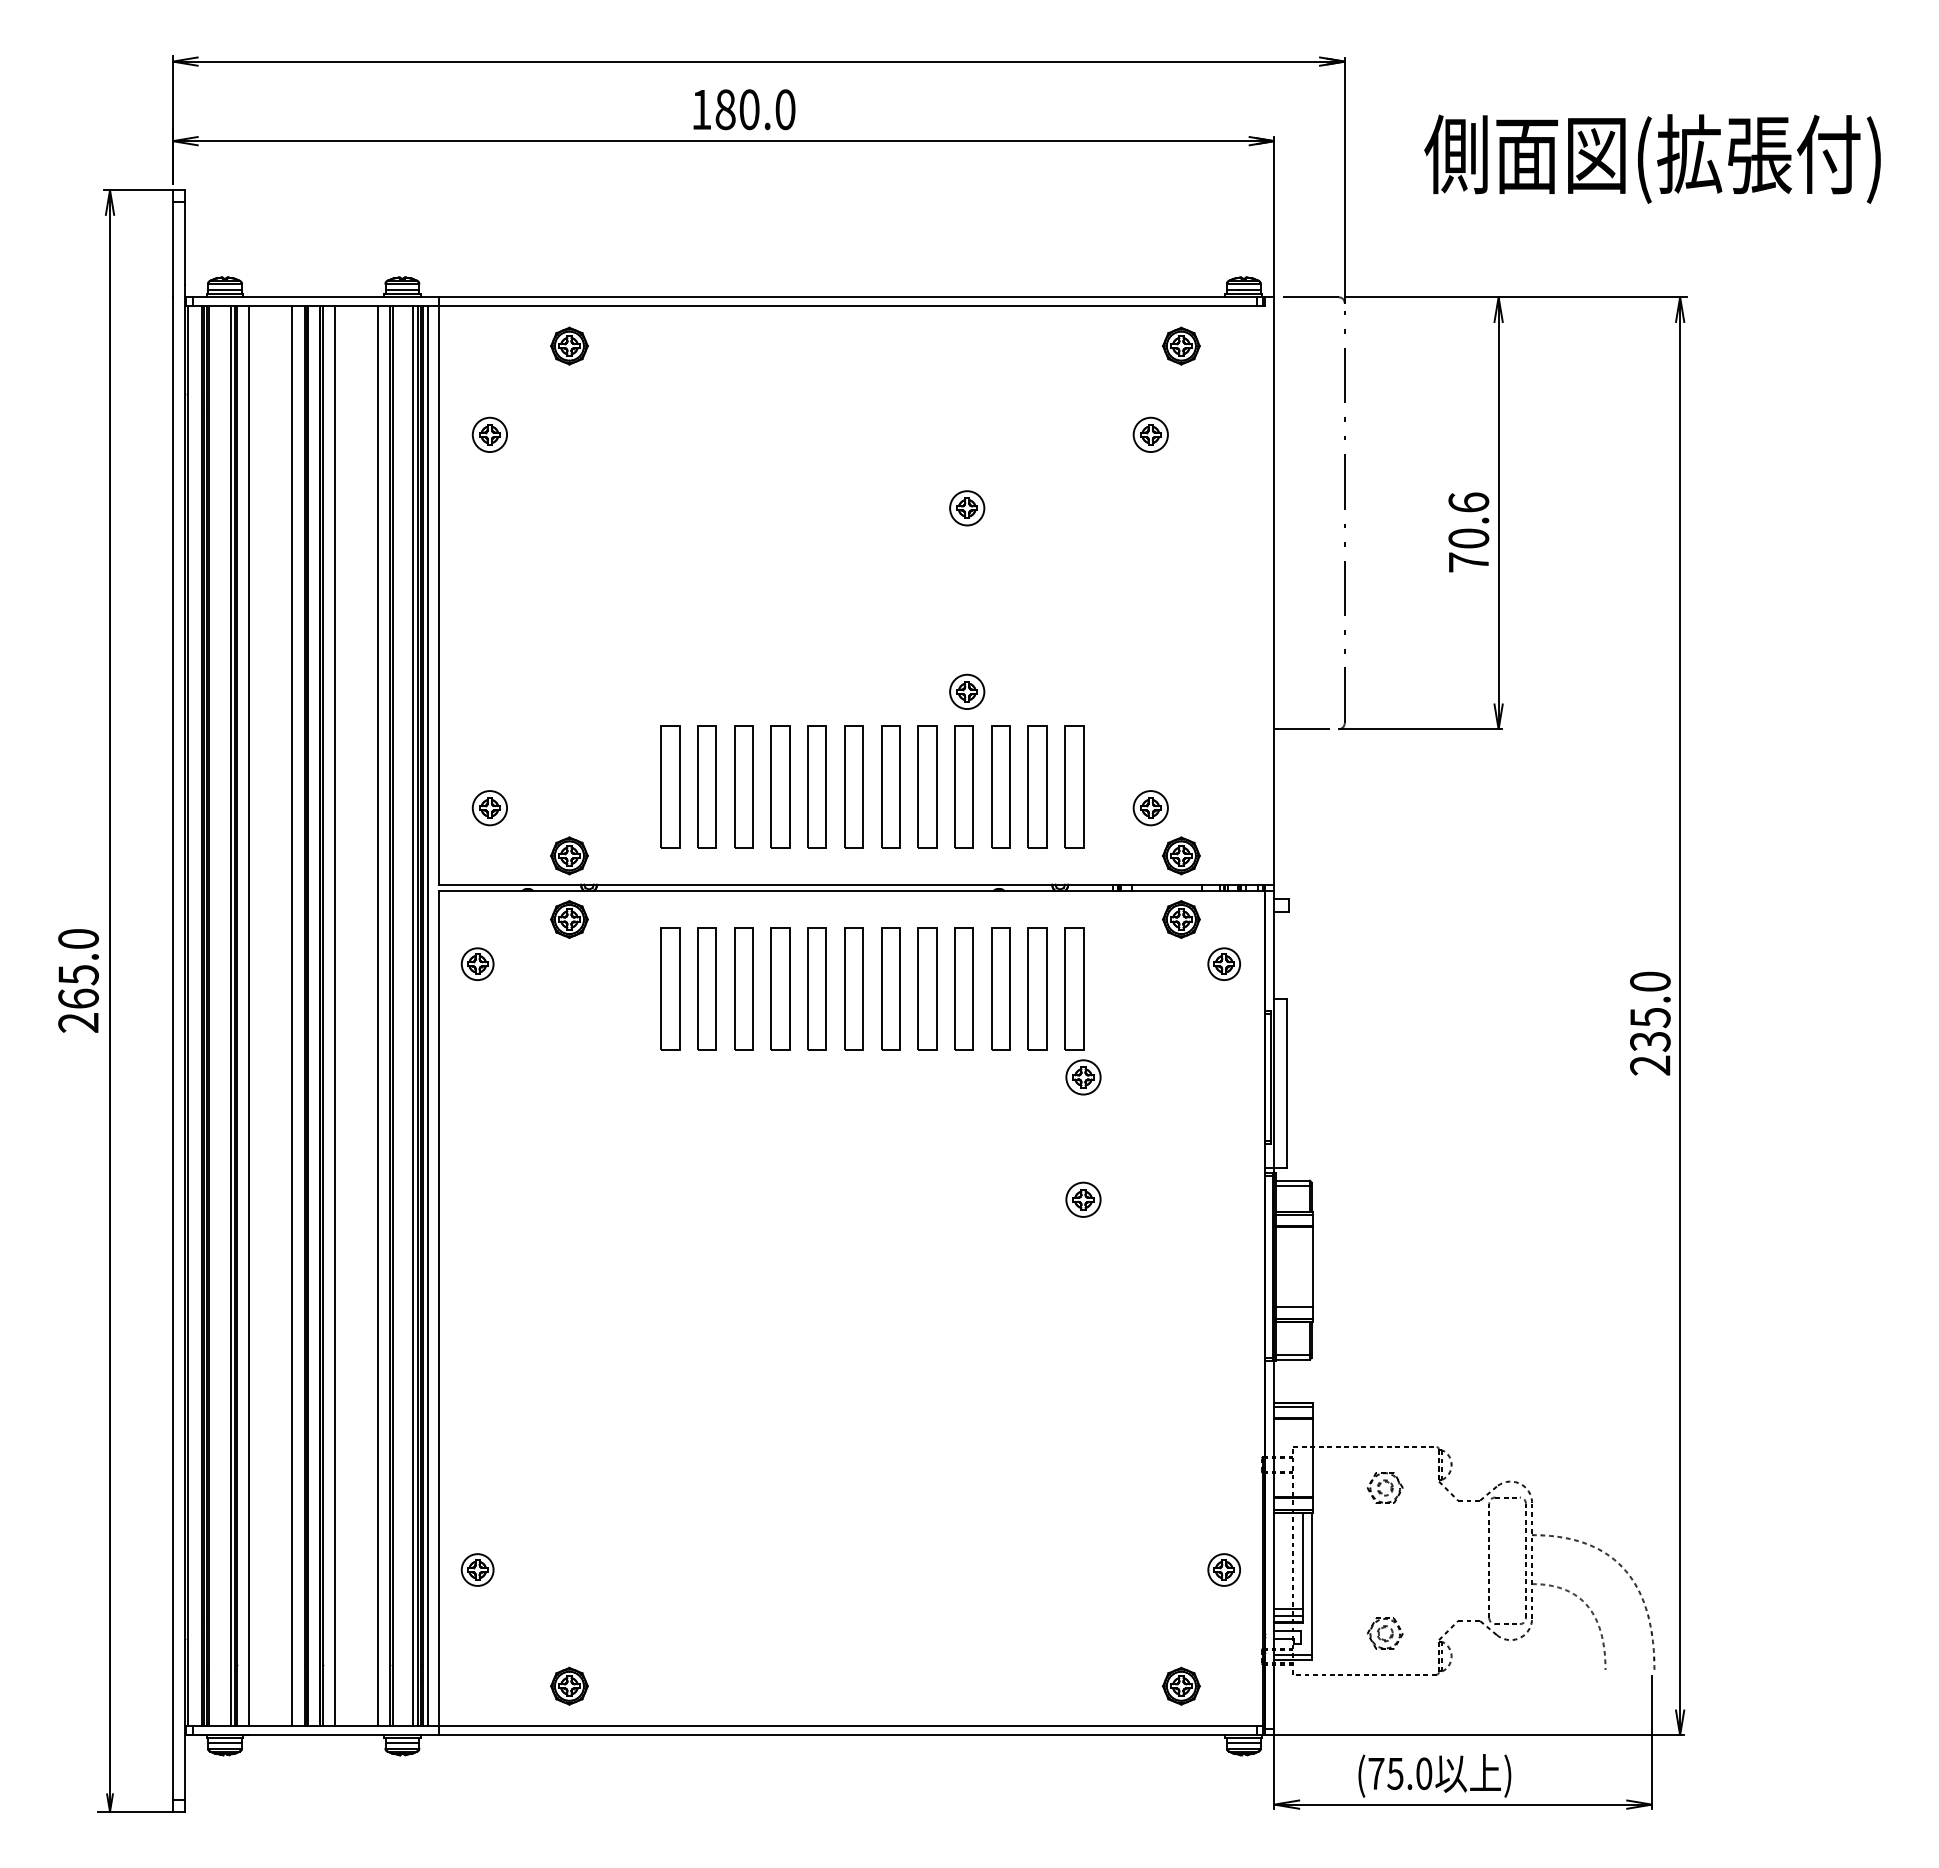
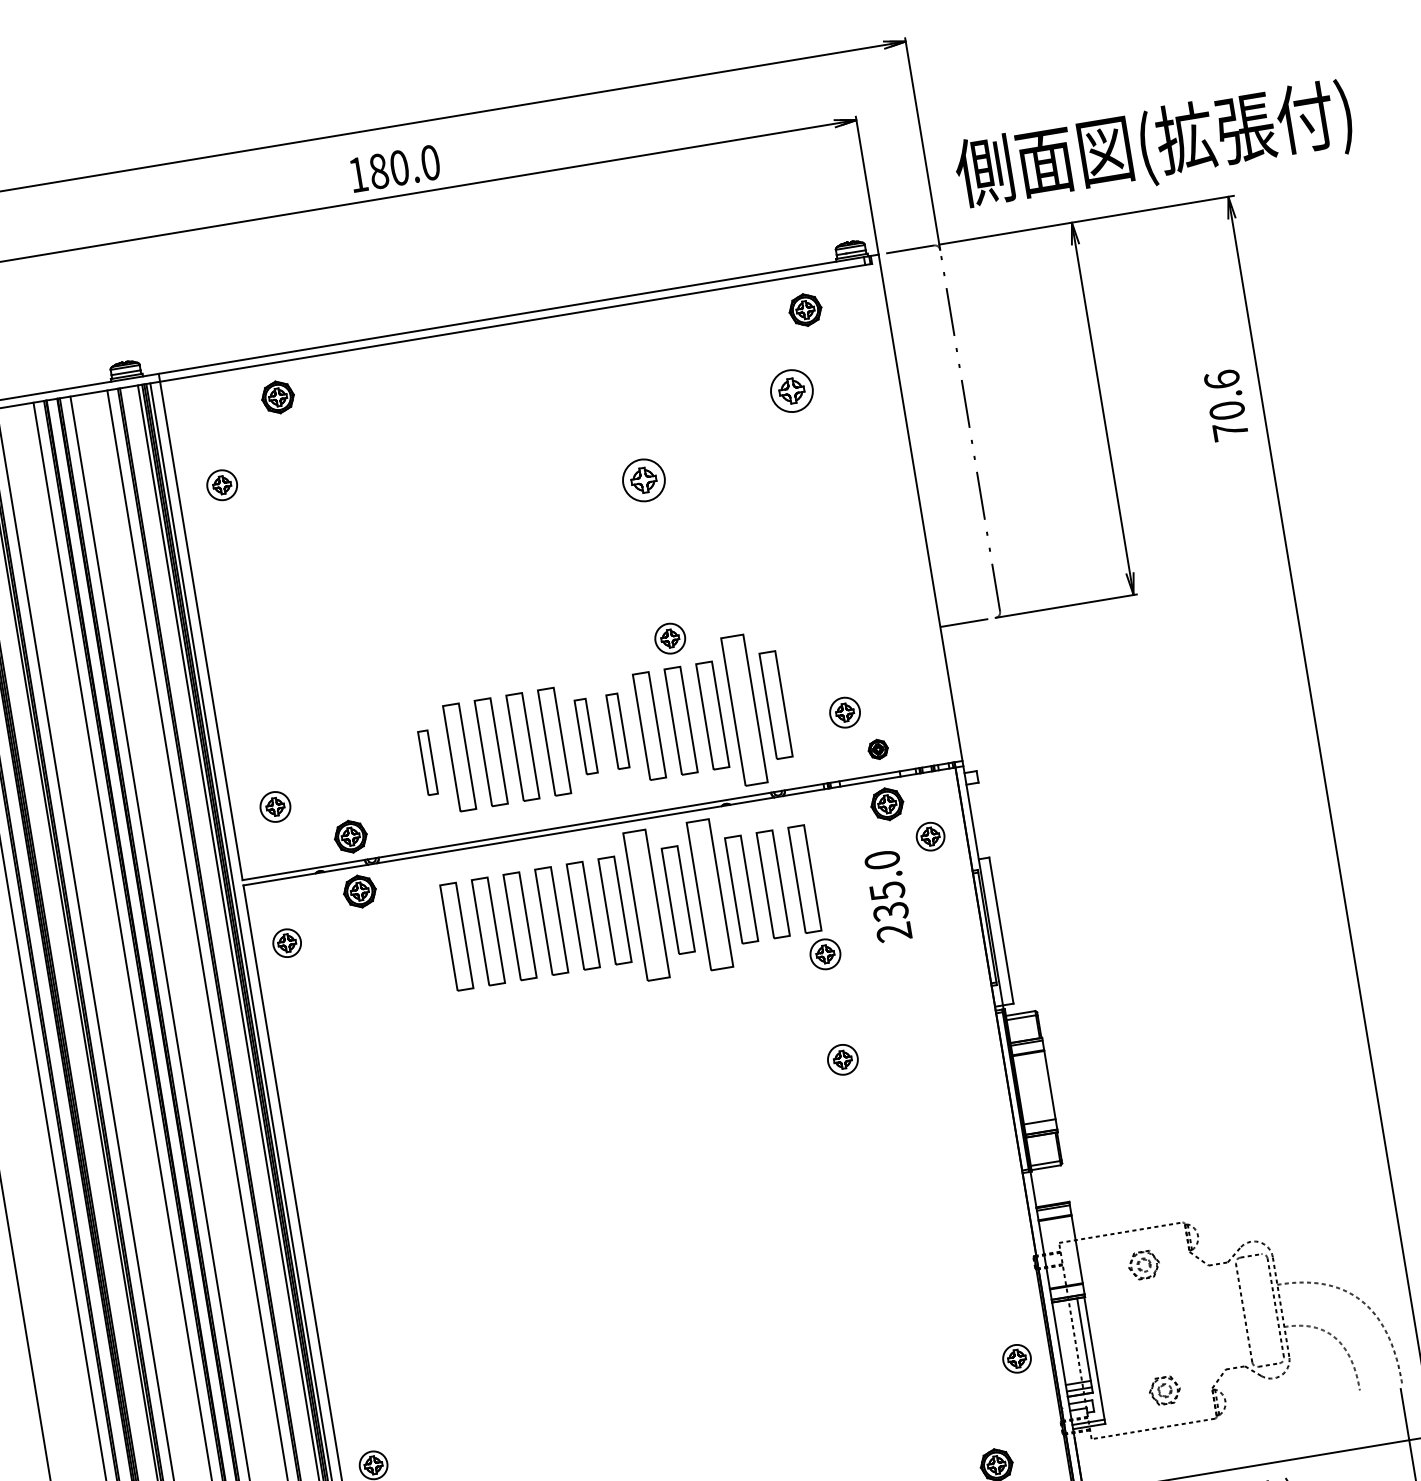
text: (1652, 158) -> (1153, 146), moved
part: (1150, 434) -> (791, 390), size x1.4
part: (967, 508) -> (644, 480), size x1.4
text: (1468, 532) -> (1226, 405), moved
part: (670, 786) -> (428, 762), size x0.6
part: (853, 786) -> (585, 736), size x0.7
part: (890, 786) -> (617, 731), size x0.7
part: (1037, 786) -> (744, 710), size x1.4
part: (1181, 855) -> (878, 749), size x0.6
part: (890, 988) -> (646, 905), size x1.4
part: (963, 988) -> (709, 894), size x1.4
text: (1650, 1023) -> (888, 896), moved

